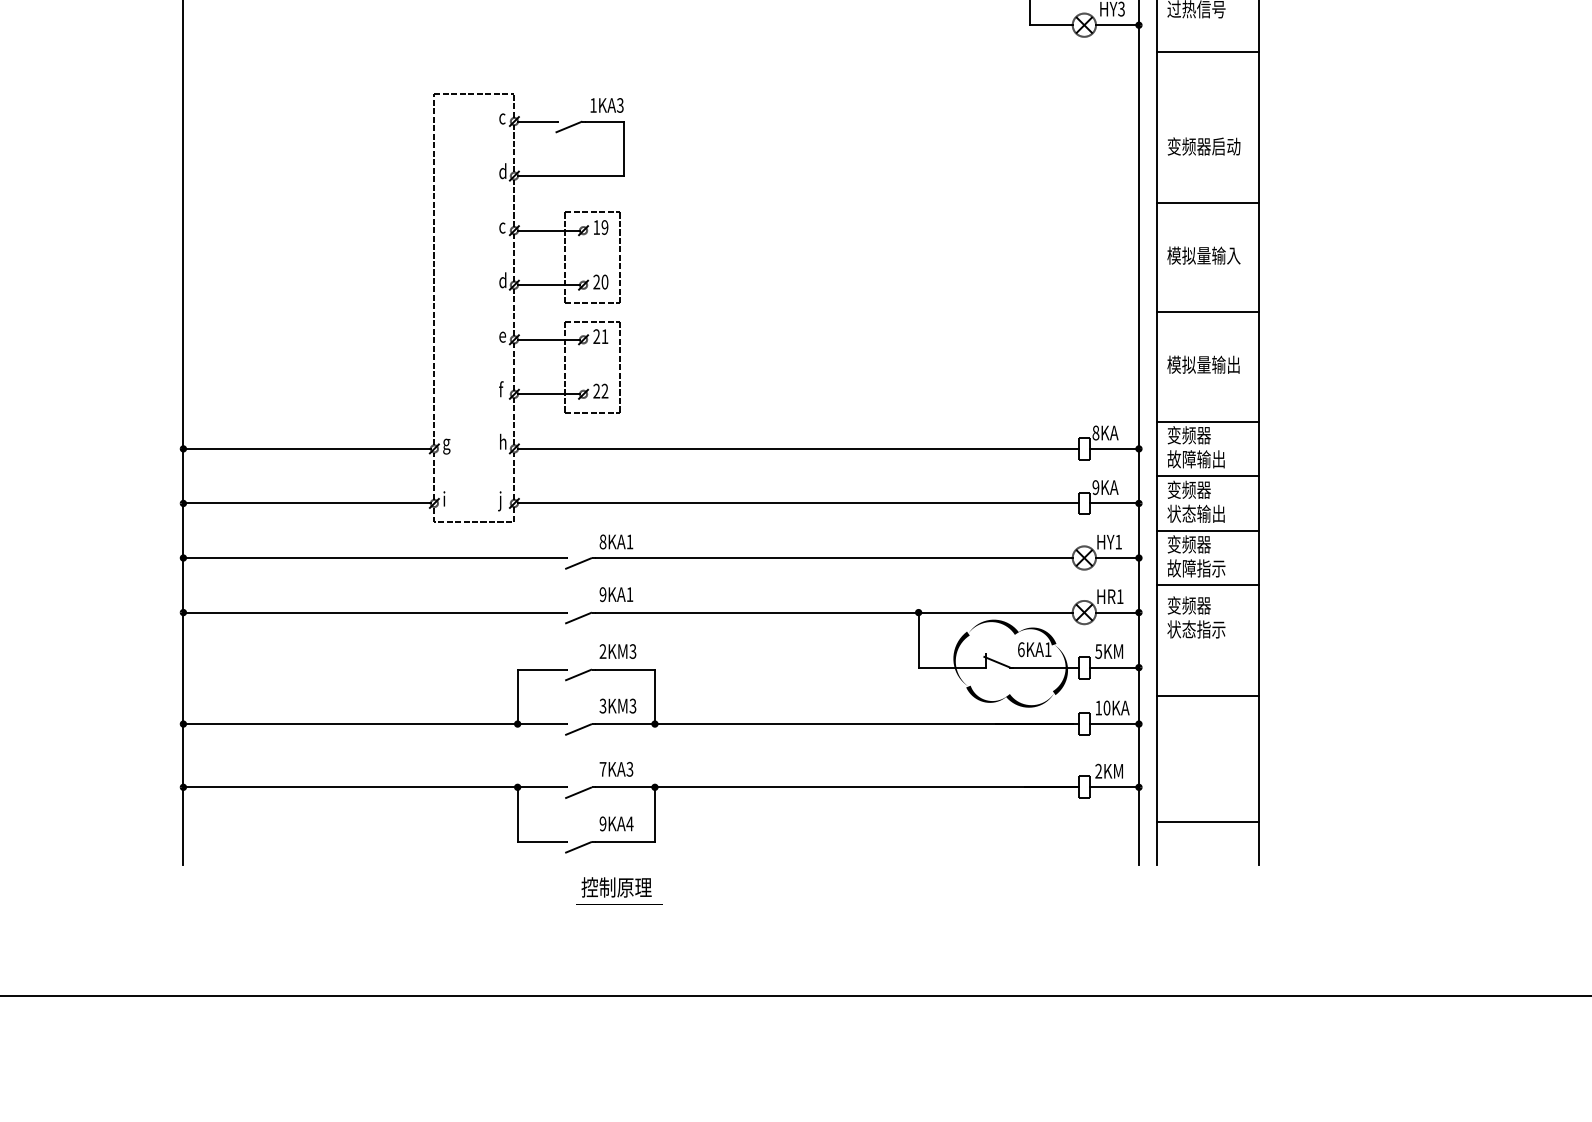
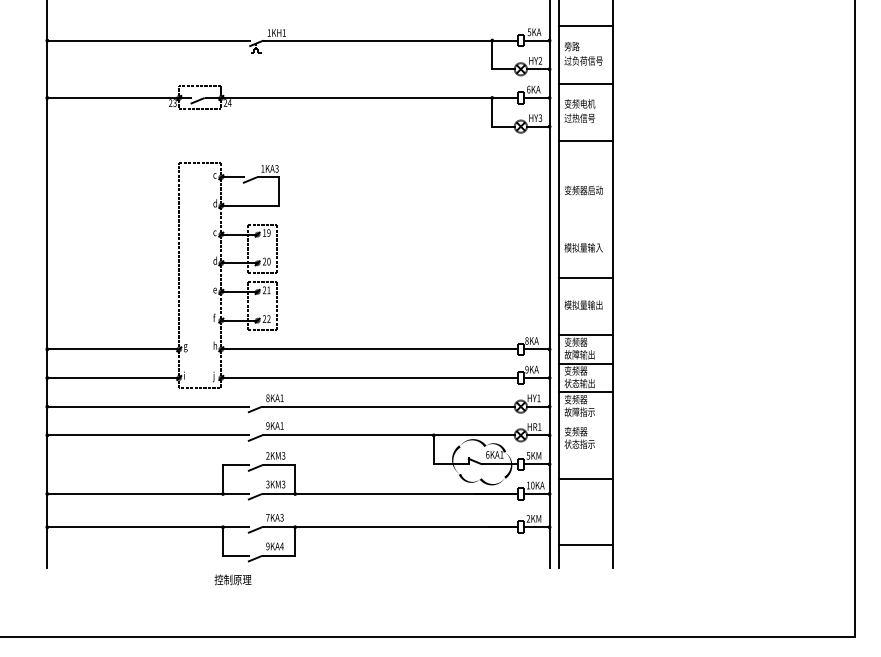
line: (1207, 203) -> (585, 220), removed
line: (1207, 586) -> (585, 421), removed
text: (615, 886) -> (232, 579), moved

